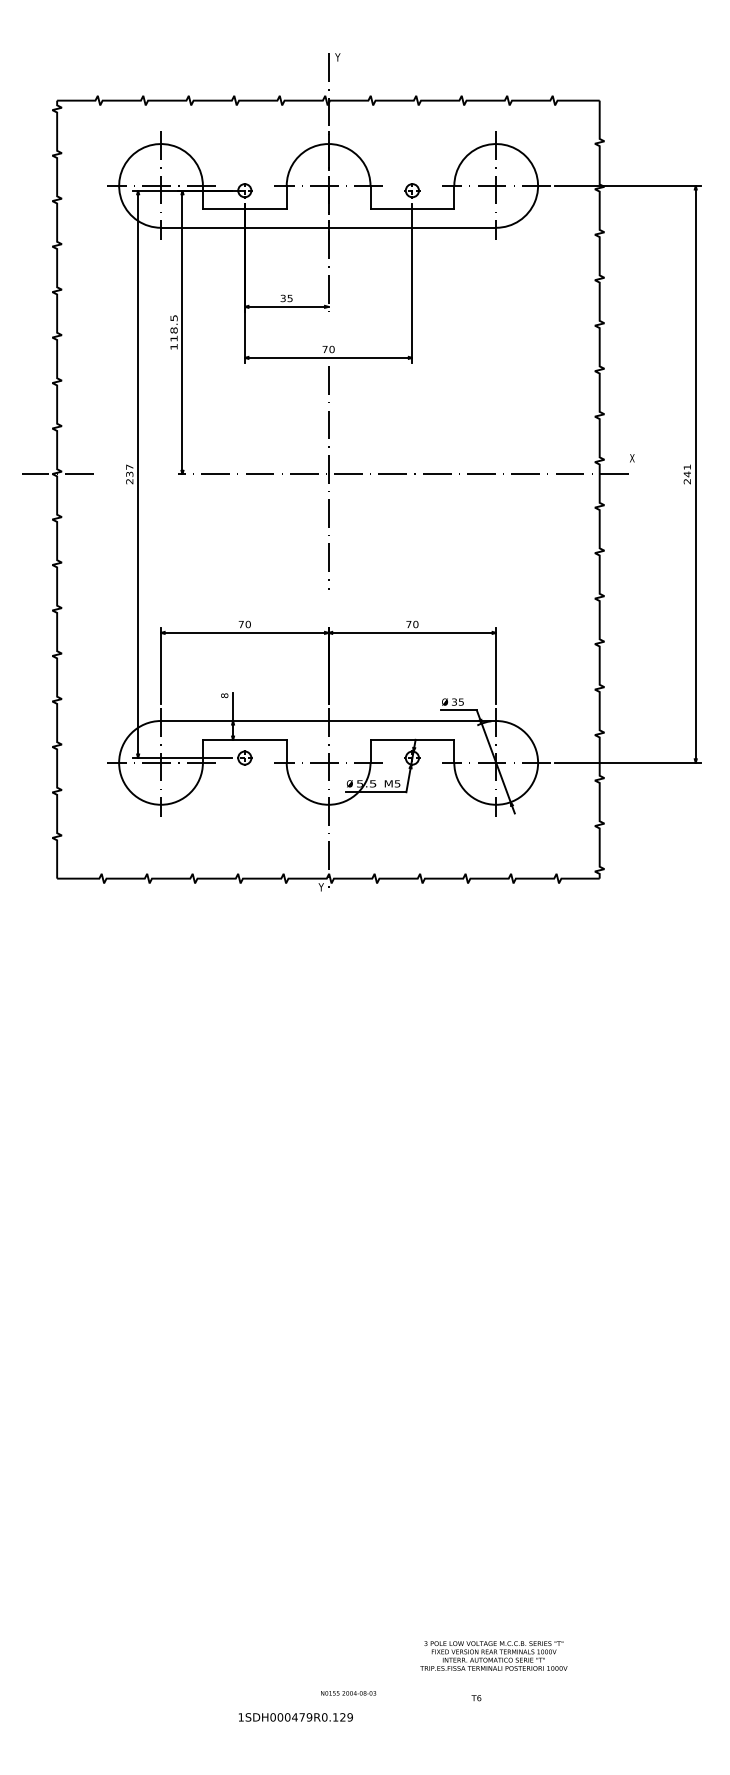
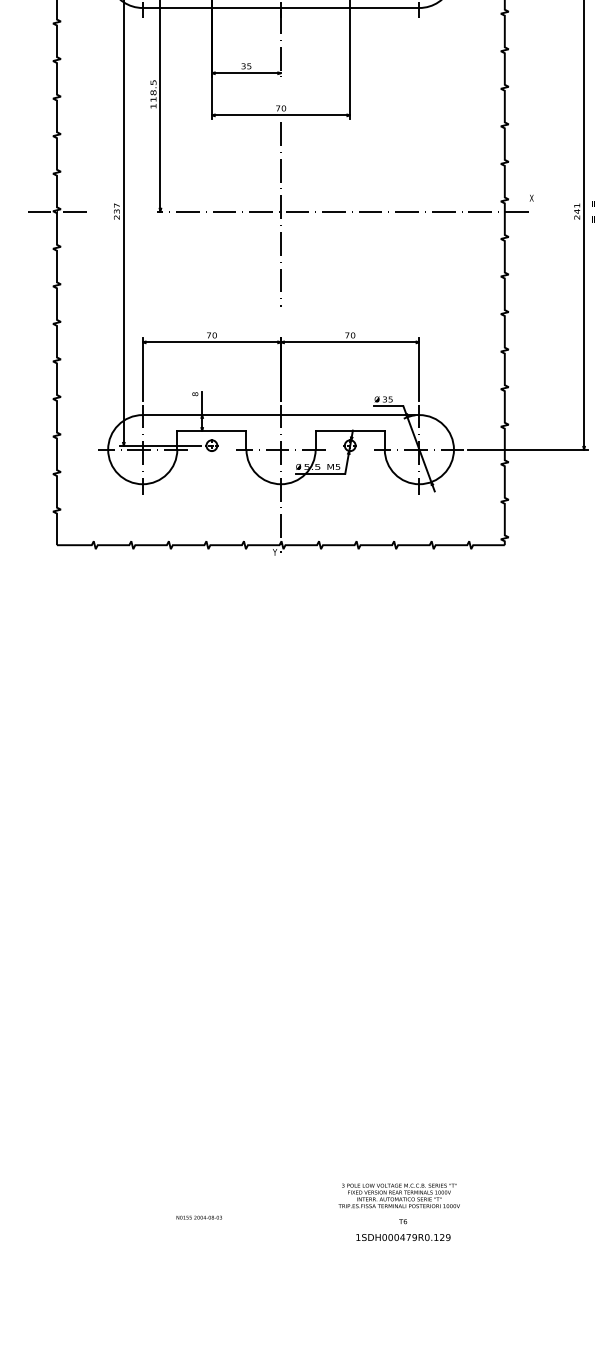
text: (493, 1655) -> (399, 1195), moved
text: (348, 1693) -> (199, 1217), moved
text: (295, 1717) -> (403, 1237), moved

